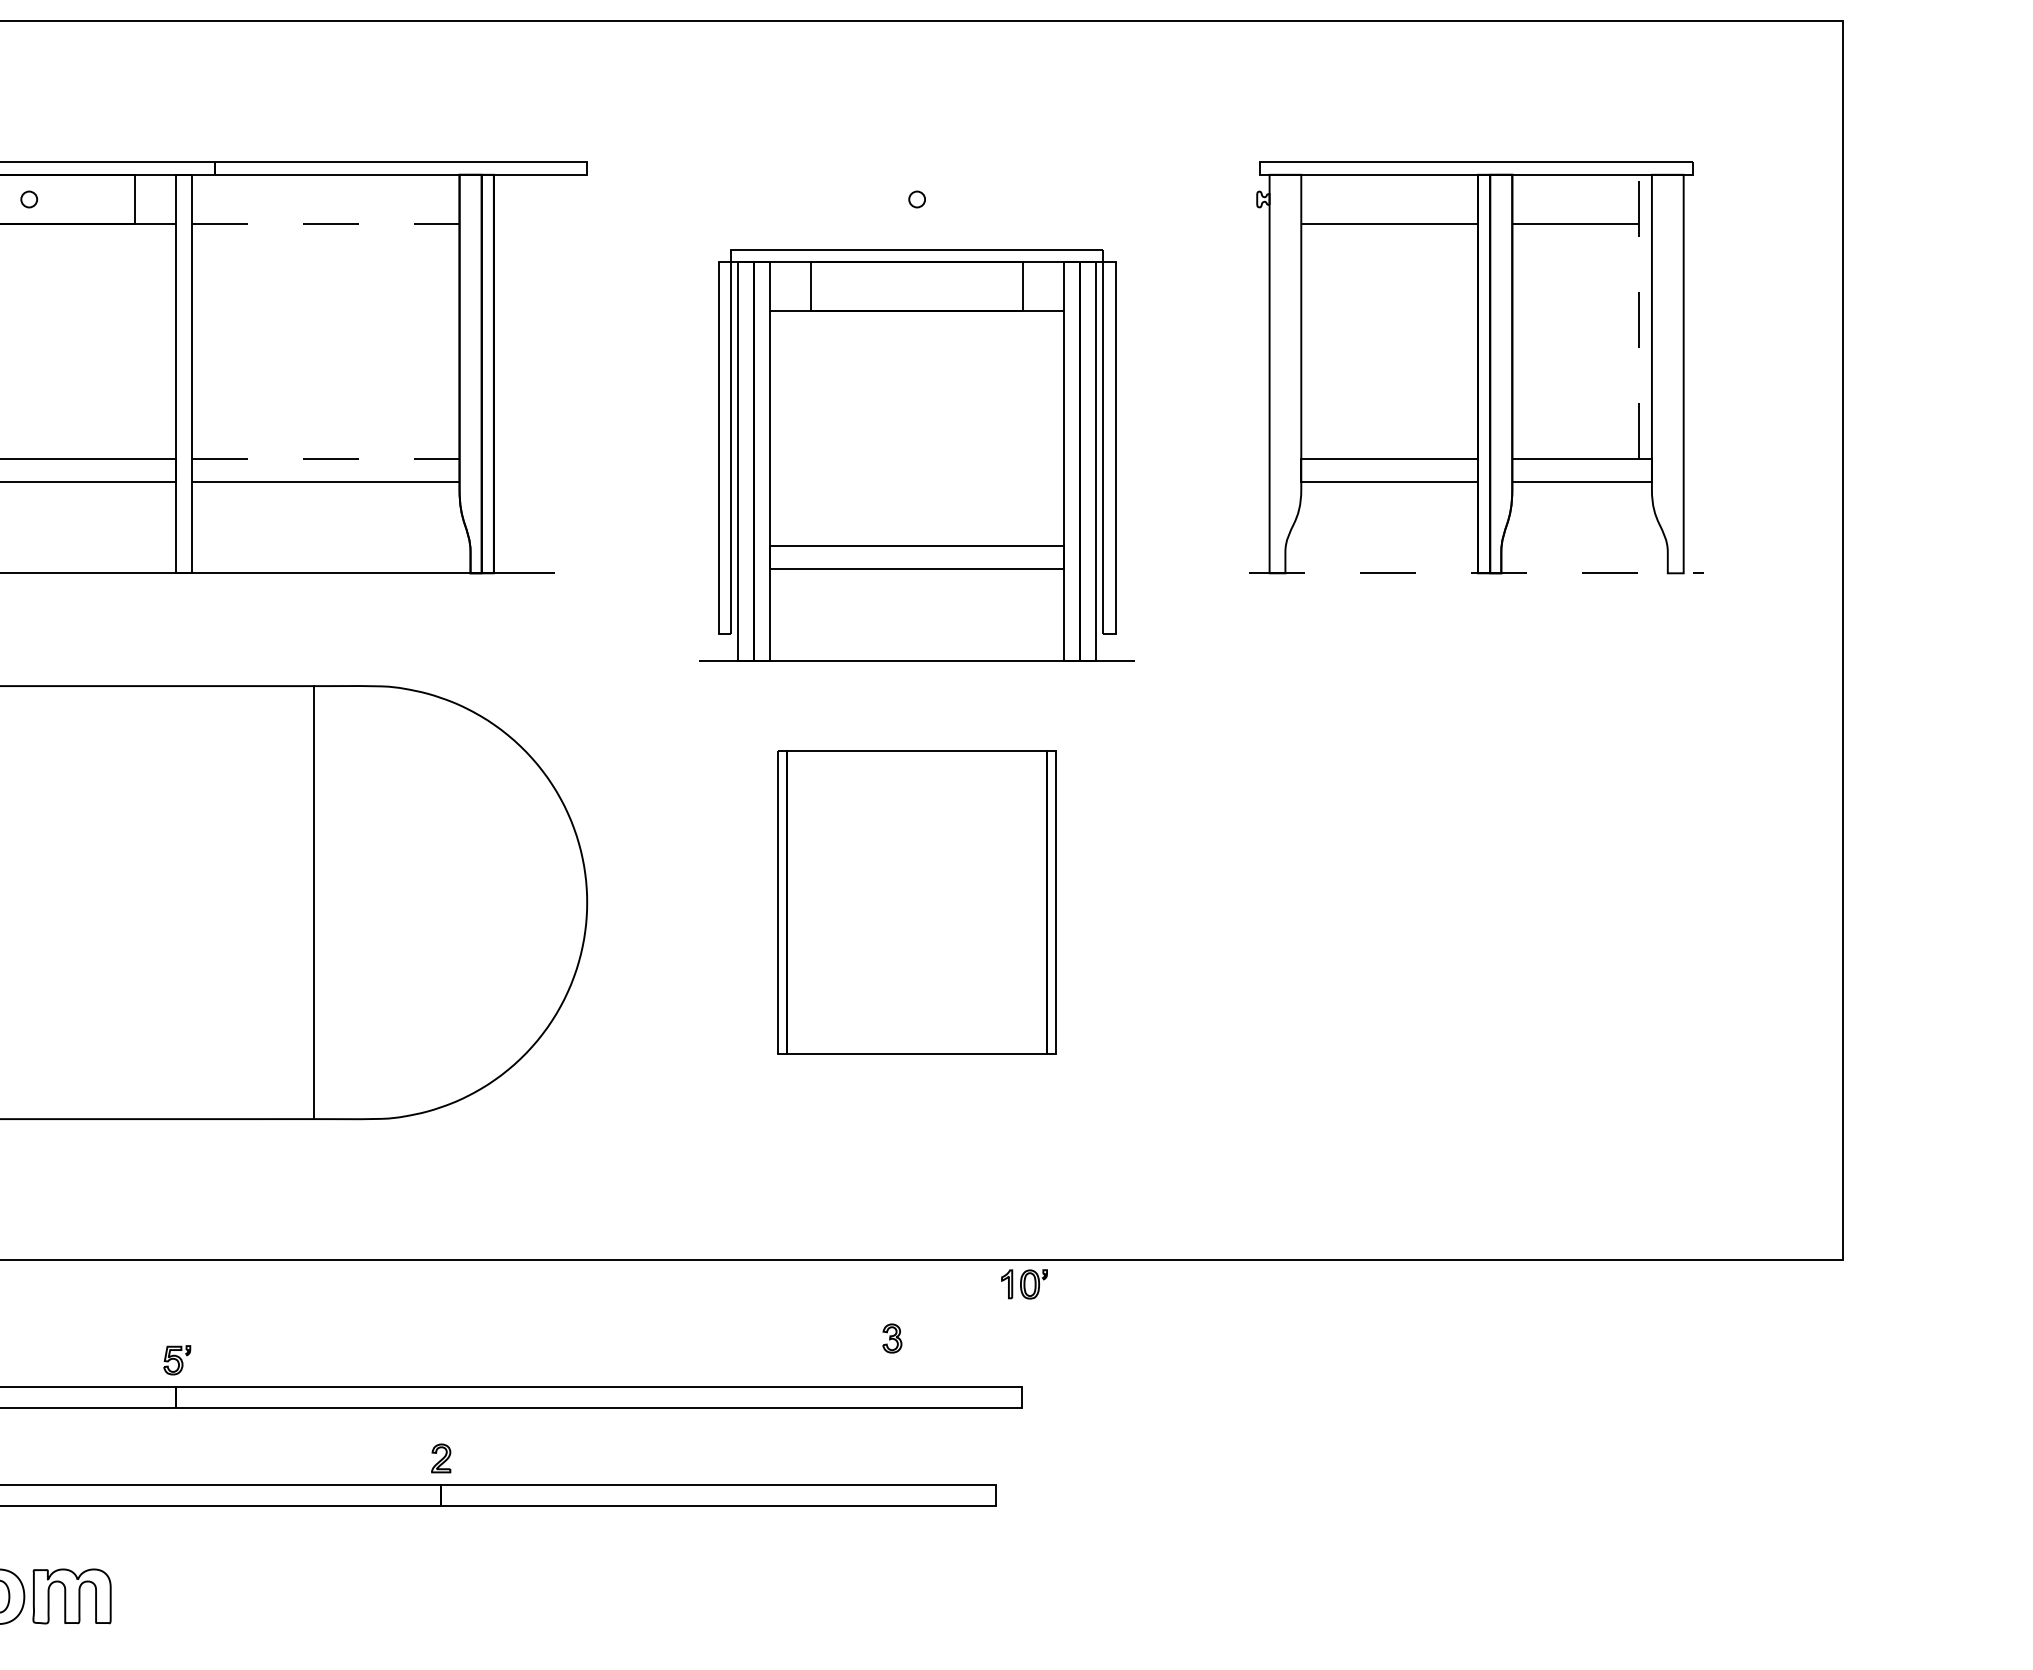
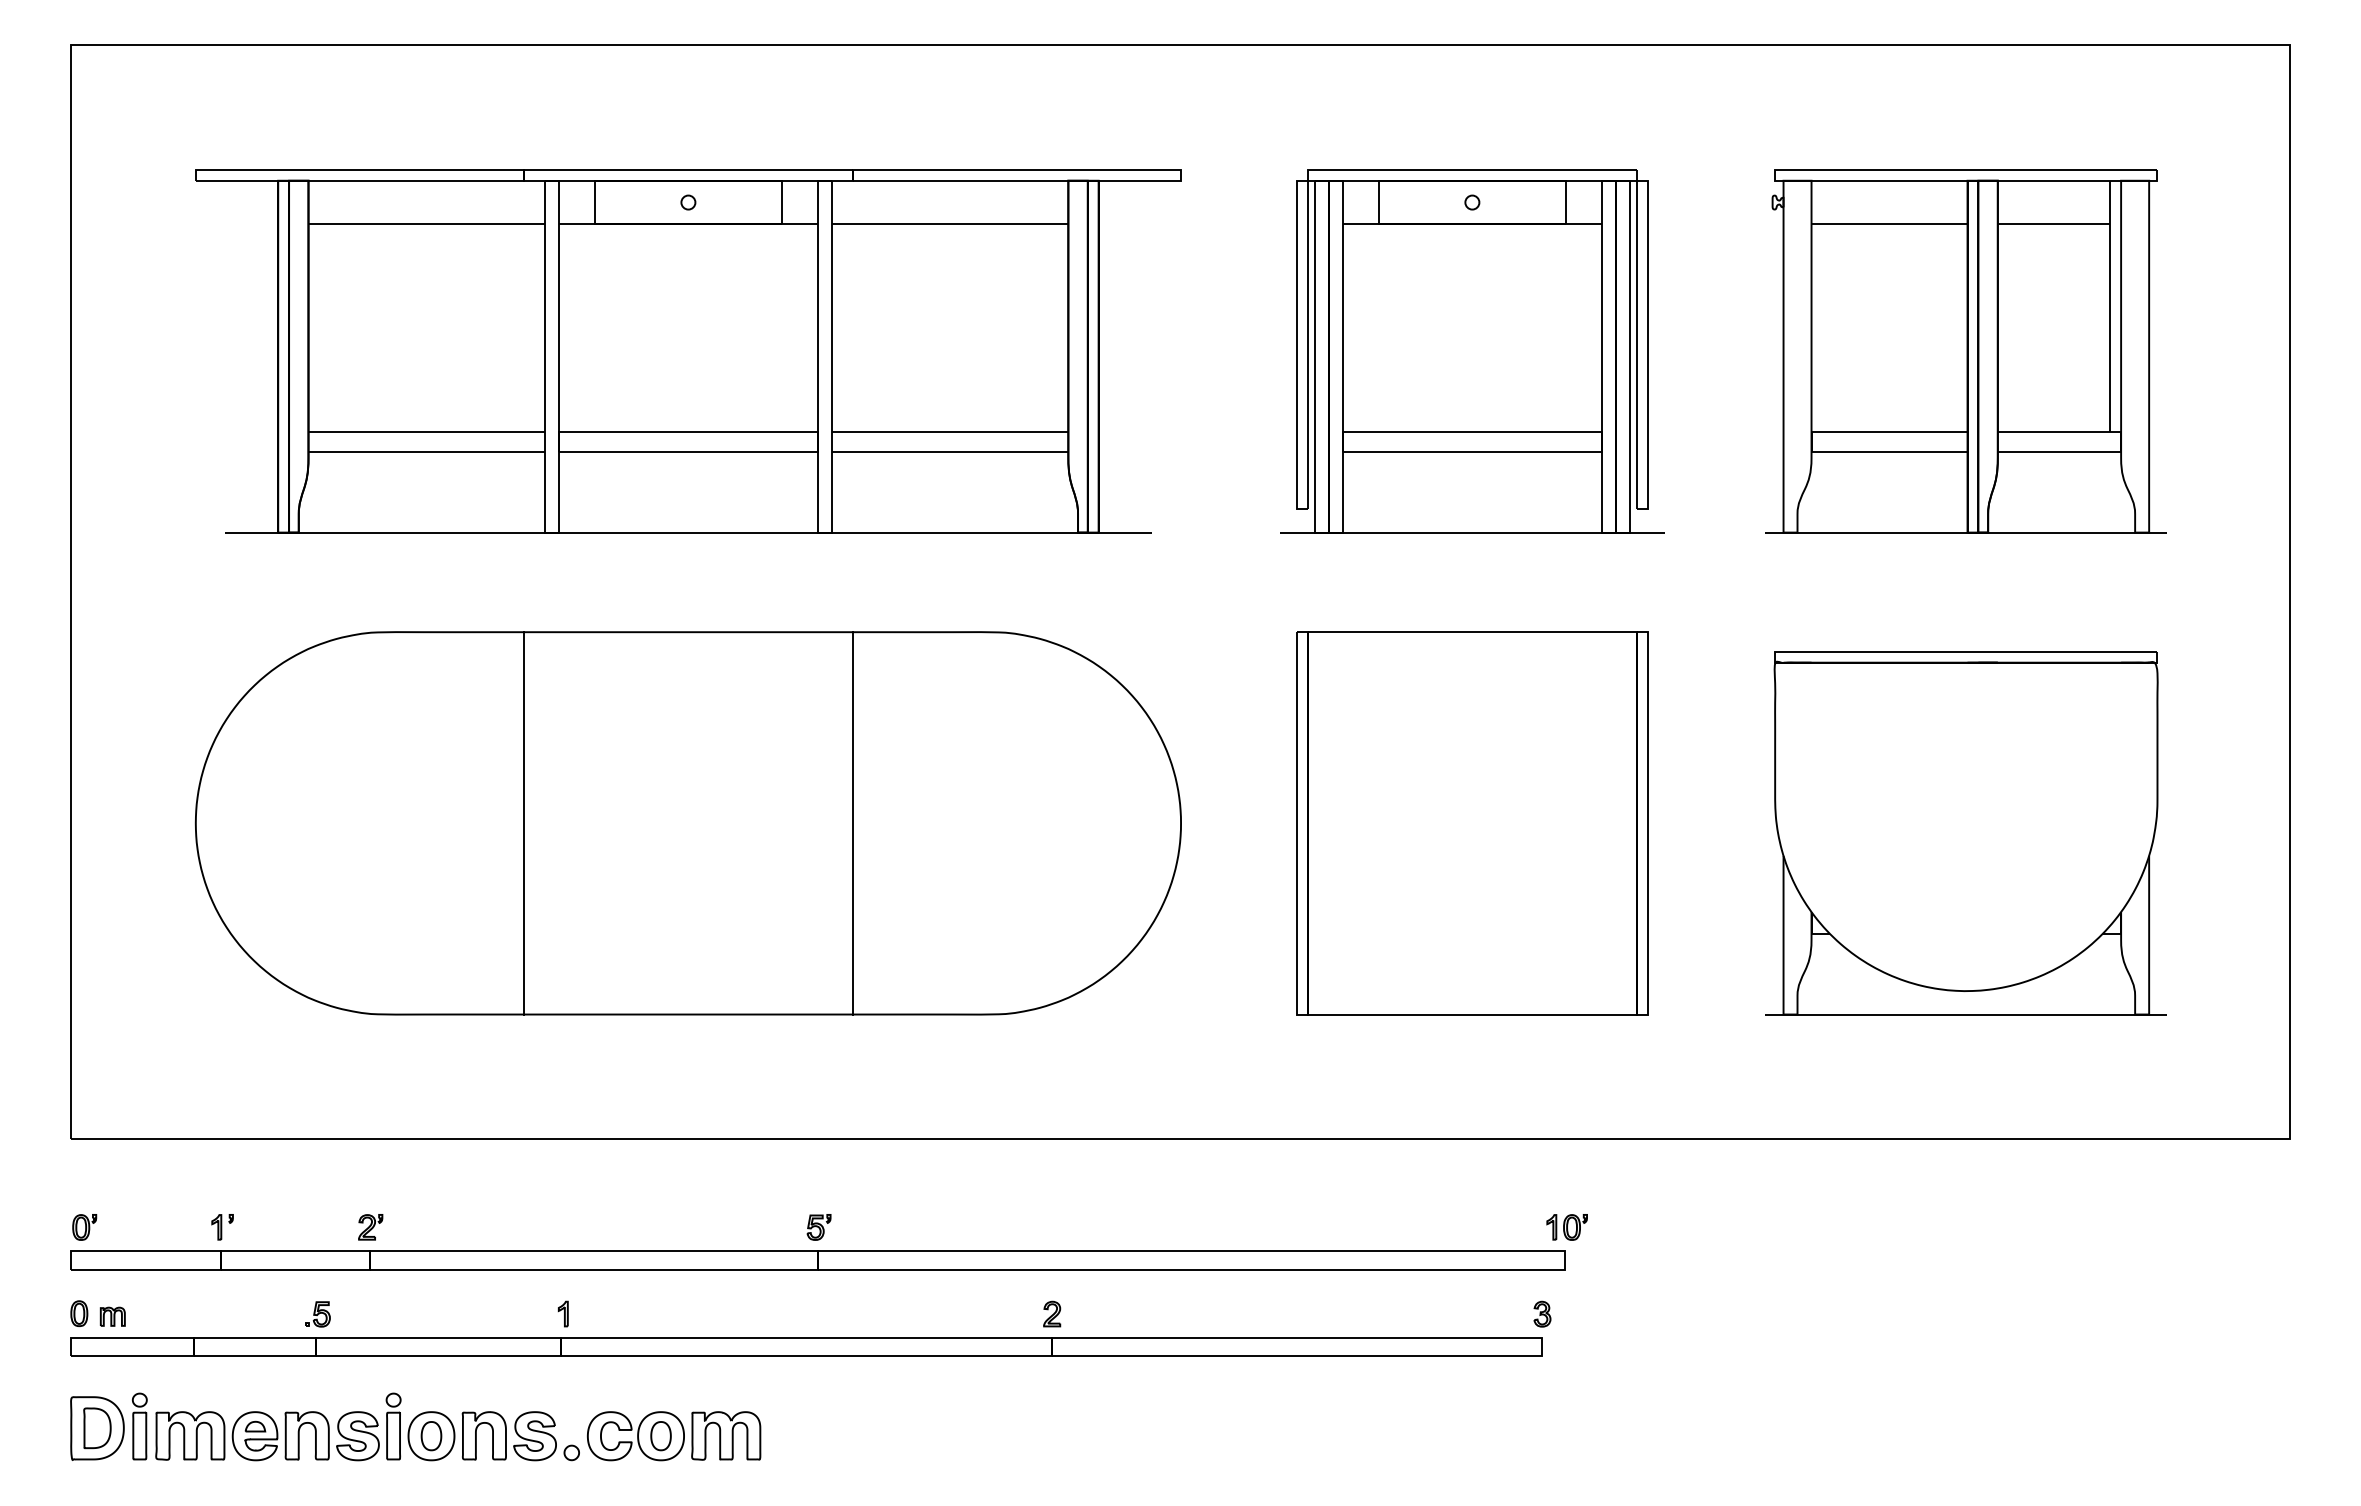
line: (326, 224) -> (950, 224), dashed -> solid
line: (1638, 316) -> (2109, 305), dashed -> solid
part: (917, 455) -> (1472, 351), moved
line: (326, 458) -> (950, 431), dashed -> solid
line: (1476, 573) -> (1966, 532), dashed -> solid
line: (313, 902) -> (852, 823), moved
part: (917, 902) -> (1472, 823), size x1.43
part: (1475, 914) -> (1965, 833), added
part: (1023, 1284) -> (1566, 1227), moved
part: (892, 1337) -> (1542, 1313), moved

